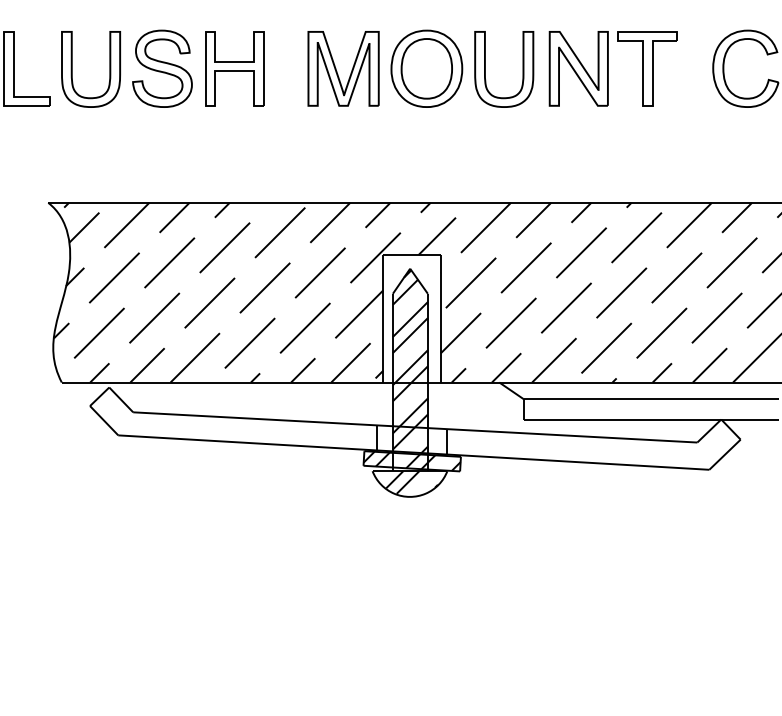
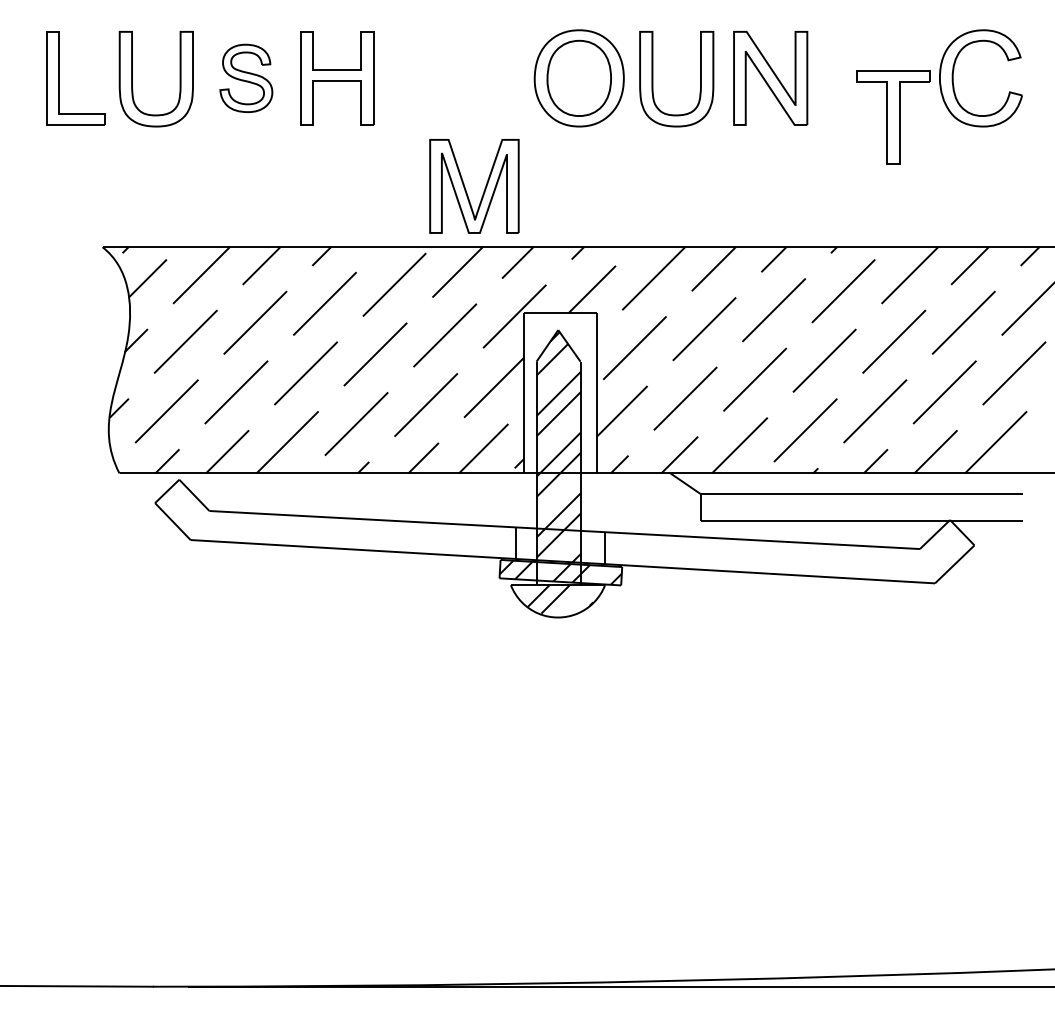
part: (162, 68) -> (246, 78), size x0.7
part: (647, 68) -> (893, 117), moved
part: (337, 71) -> (466, 189), moved

